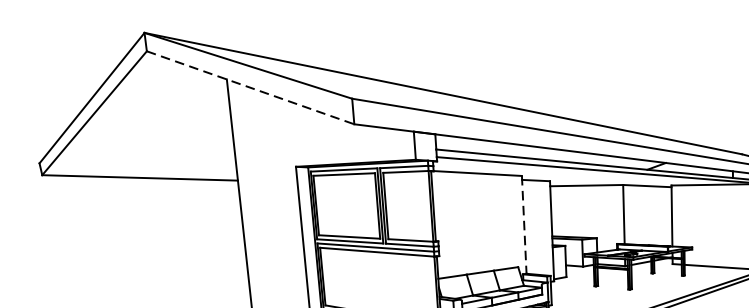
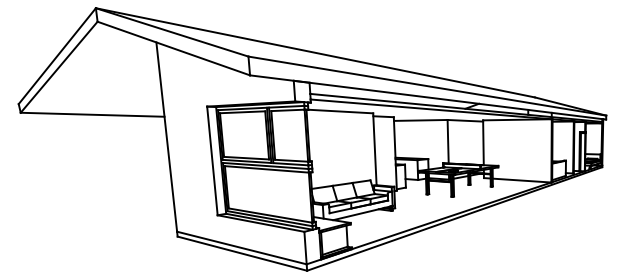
line: (250, 87) -> (173, 48), dashed -> solid
line: (523, 225) -> (374, 149), dashed -> solid

